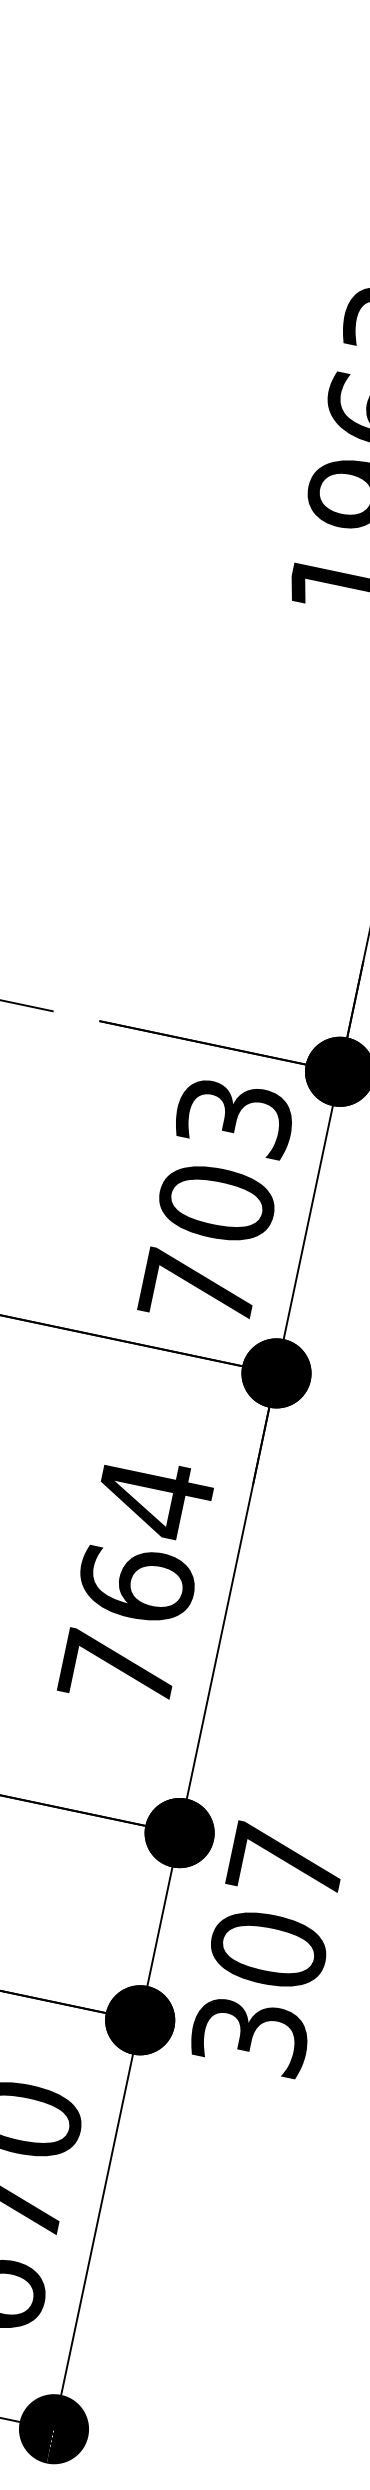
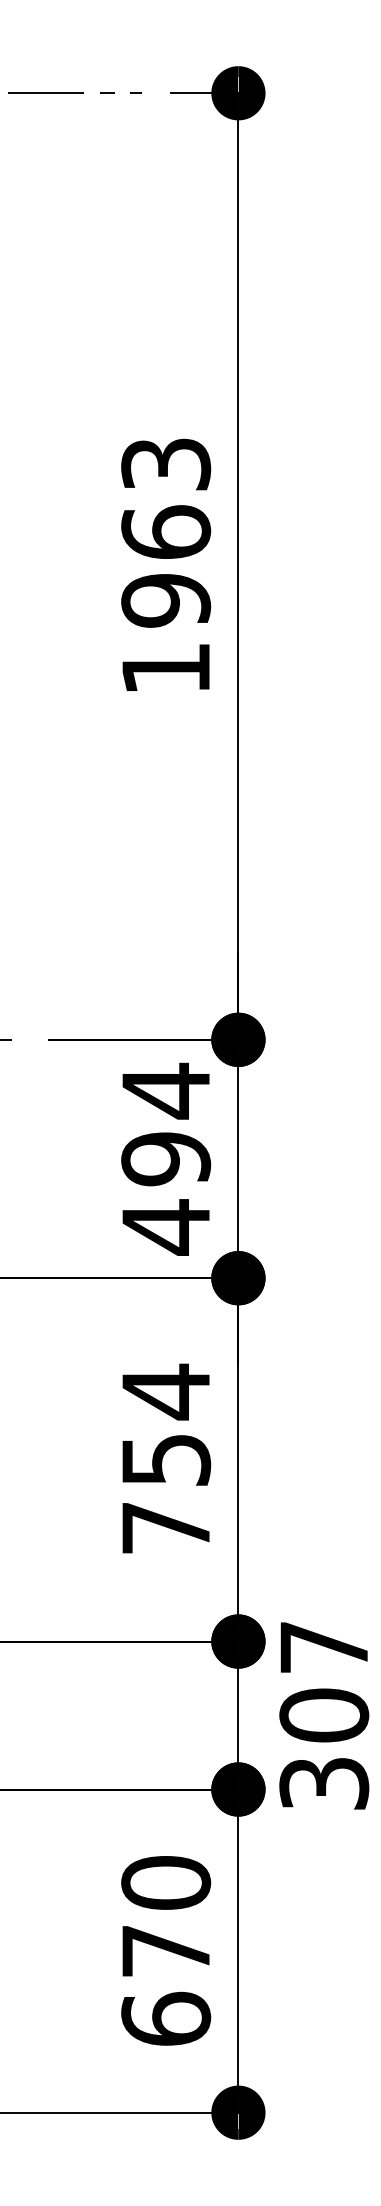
text: (217, 1202) -> (166, 1158), 703 -> 494
text: (137, 1583) -> (166, 1459), 764 -> 754

